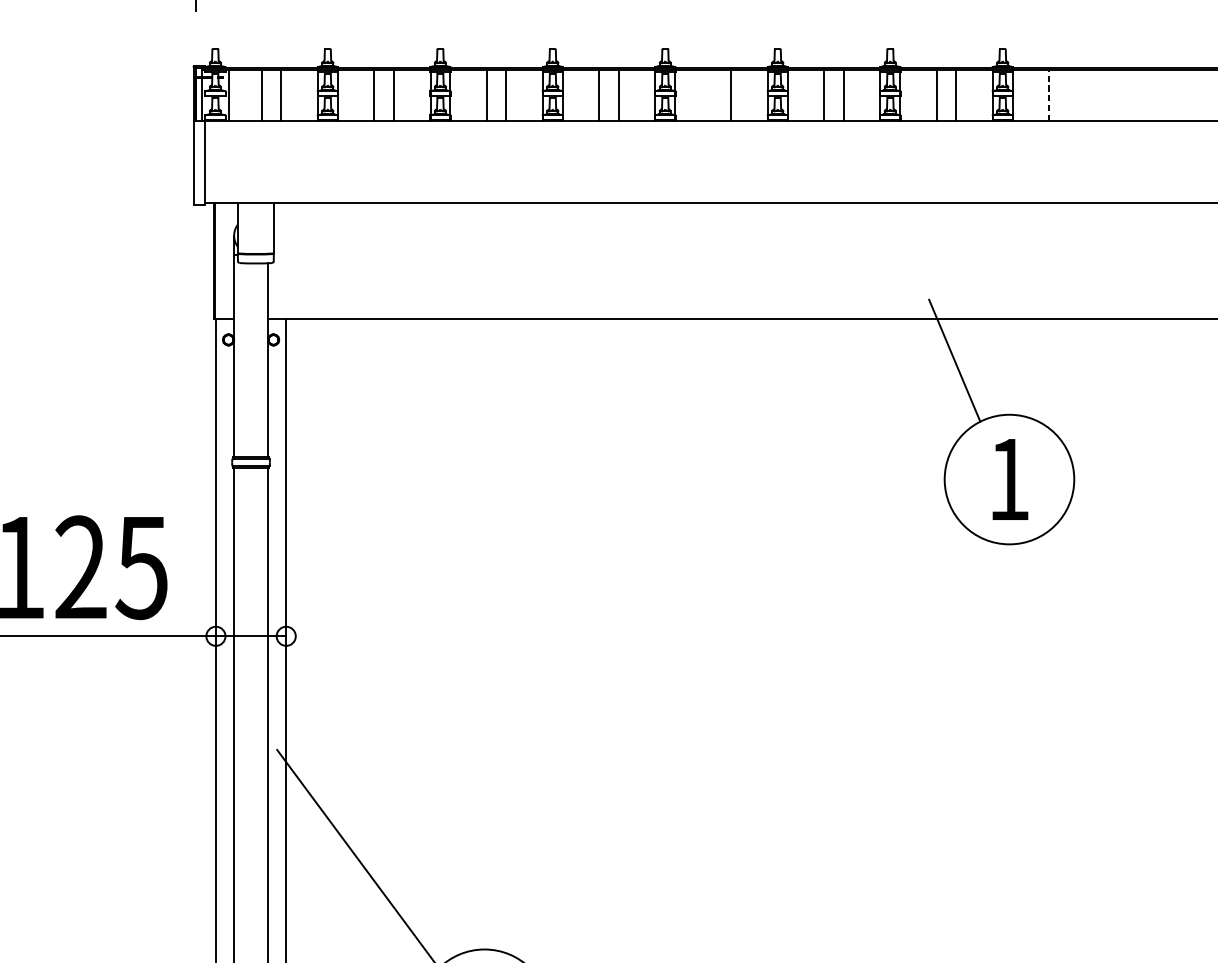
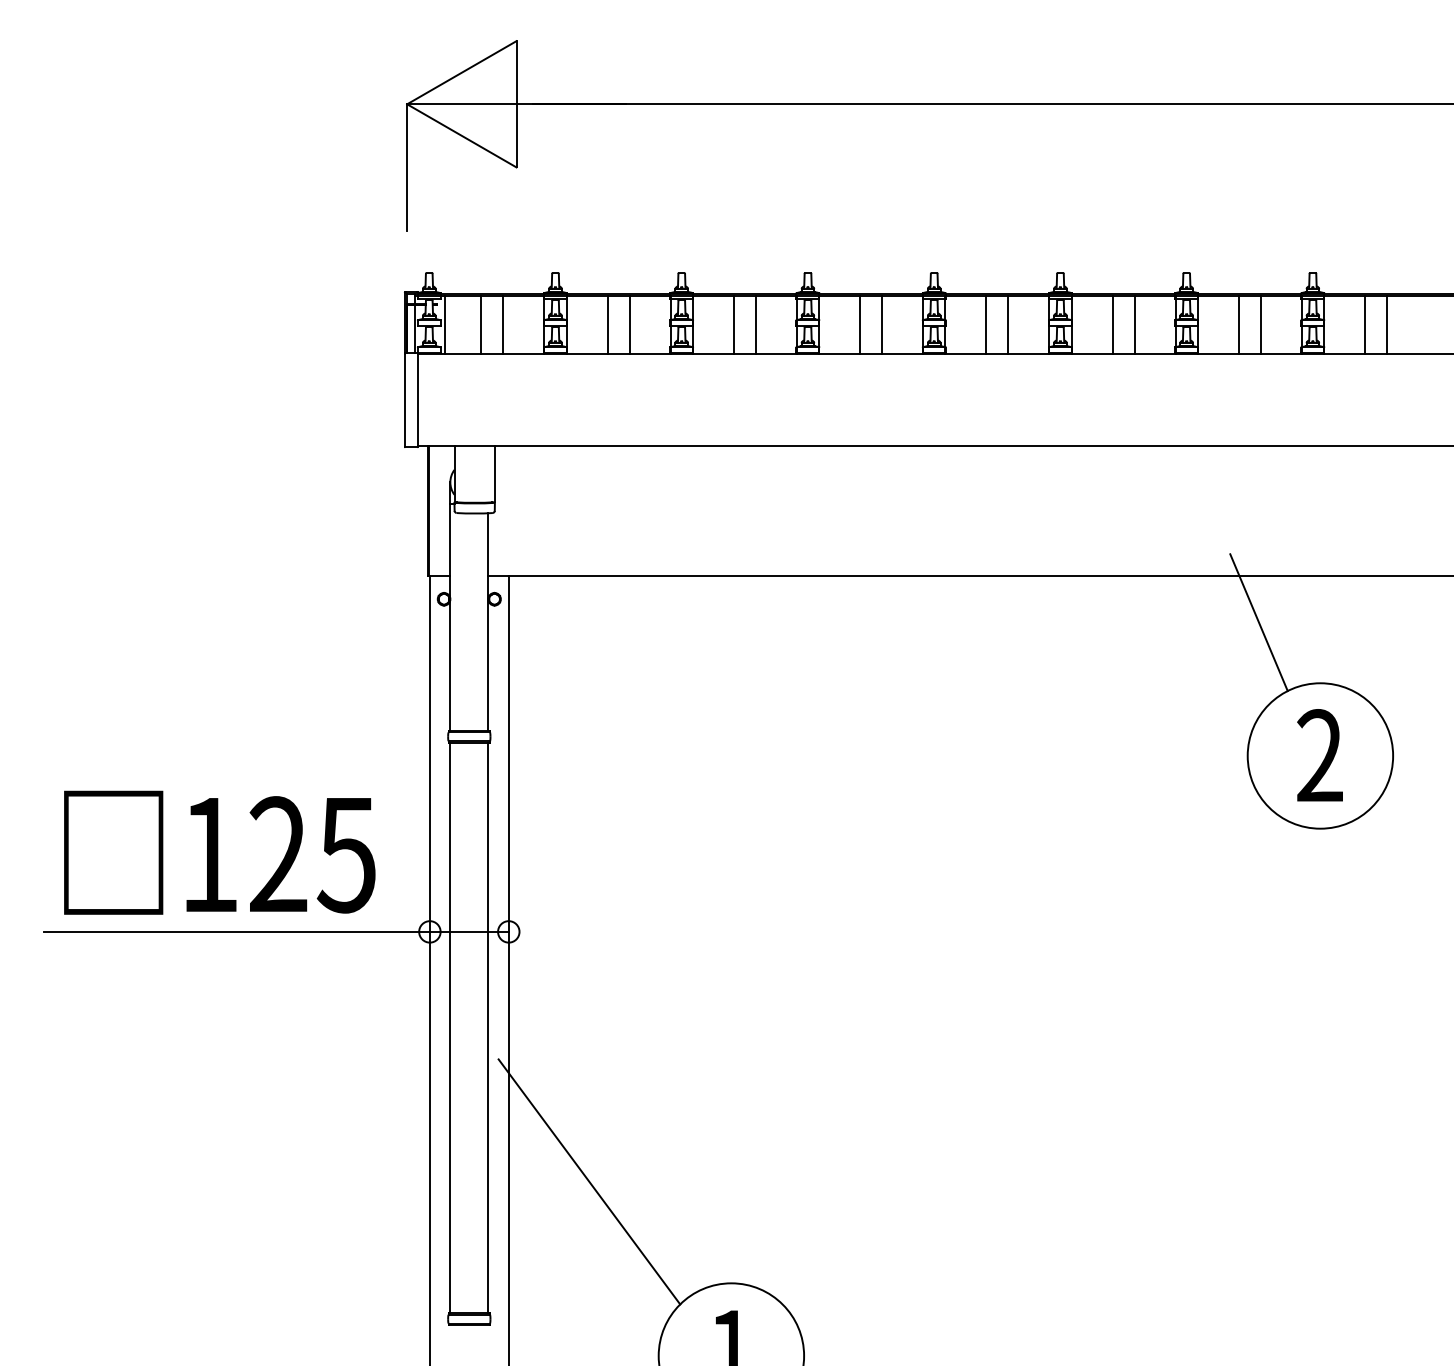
line: (711, 95) -> (986, 324), added
line: (1048, 95) -> (1364, 324), dashed -> solid
line: (1069, 95) -> (1387, 324), added
text: (1008, 479) -> (1319, 755), 1 -> 2

